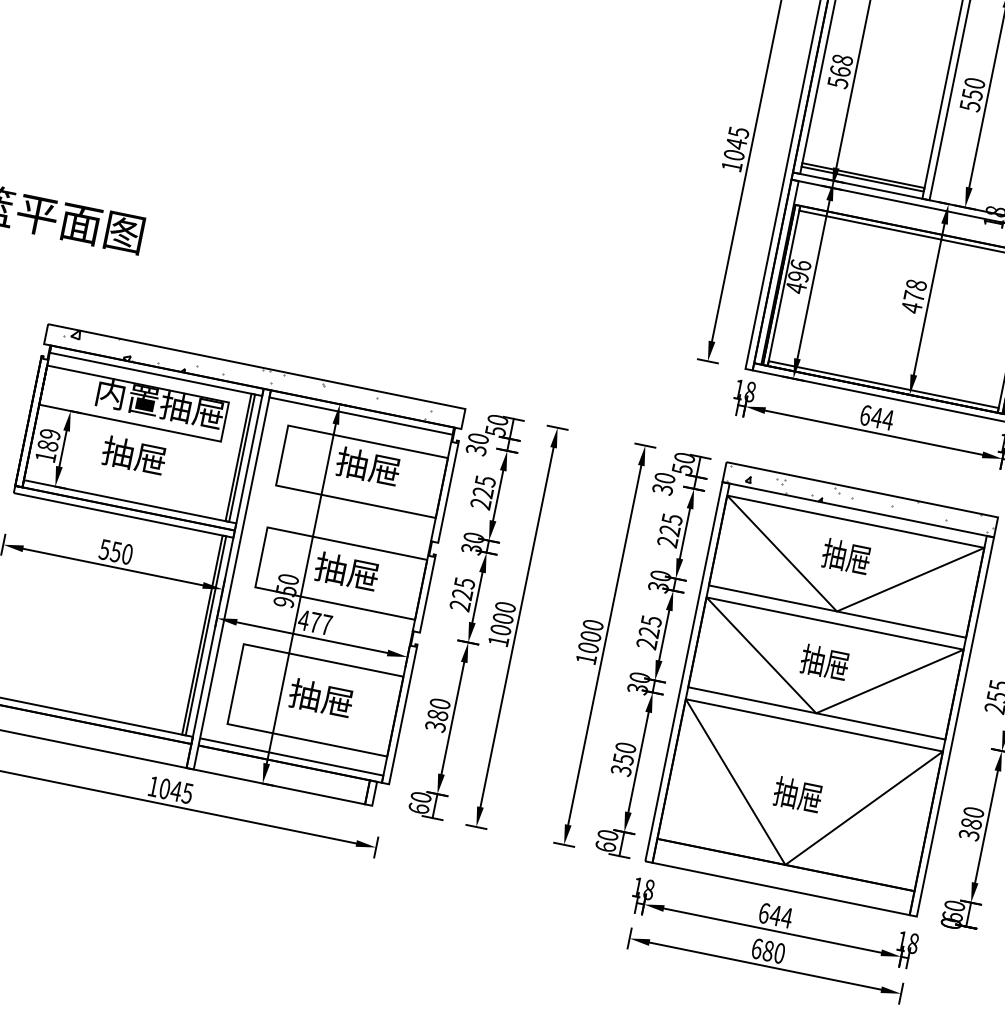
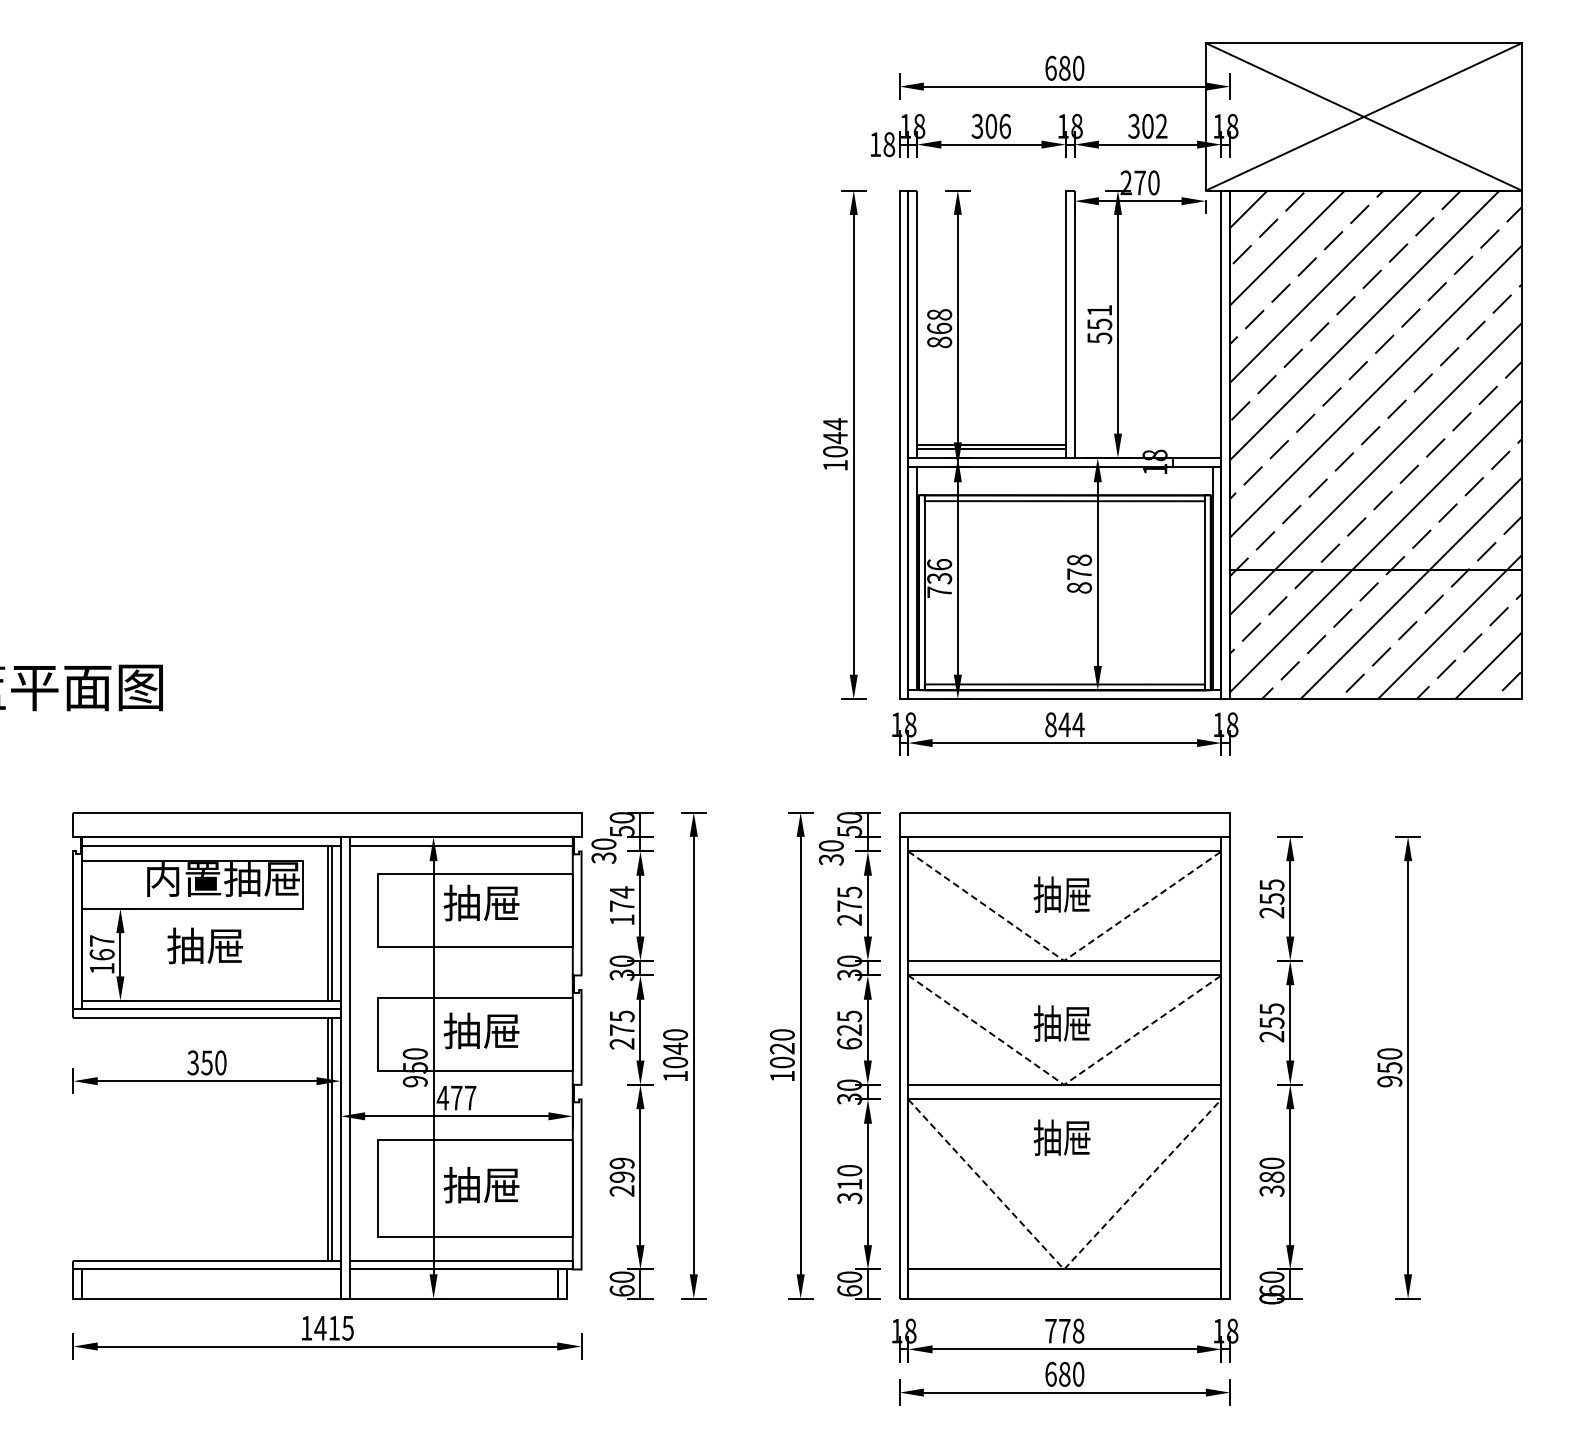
text: (837, 82) -> (939, 342), 568 -> 868
text: (974, 83) -> (1099, 310), 550 -> 551
text: (738, 132) -> (835, 424), 1045 -> 1044
text: (797, 282) -> (939, 585), 496 -> 736
text: (911, 307) -> (1079, 587), 478 -> 878
hatch: (247, 374) -> (318, 824), removed
text: (865, 415) -> (1050, 724), 644 -> 844
text: (48, 439) -> (101, 947), 189 -> 167
text: (482, 492) -> (621, 905), 225 -> 174
hatch: (860, 499) -> (1065, 824), removed
text: (669, 530) -> (849, 905), 225 -> 275
text: (105, 549) -> (193, 1062), 550 -> 350
text: (461, 593) -> (621, 1029), 225 -> 275
line: (837, 611) -> (1064, 960), solid -> dashed
text: (503, 618) -> (675, 1048), 1000 -> 1040
text: (591, 636) -> (782, 1048), 1000 -> 1020
text: (646, 643) -> (849, 1043), 225 -> 625
line: (816, 713) -> (1064, 1084), solid -> dashed
text: (437, 714) -> (621, 1176), 380 -> 299
text: (623, 759) -> (849, 1184), 350 -> 310
text: (170, 789) -> (327, 1327), 1045 -> 1415
text: (797, 794) -> (1061, 1137), moved
line: (785, 864) -> (1064, 1269), solid -> dashed
text: (775, 915) -> (1064, 1330), 644 -> 778

